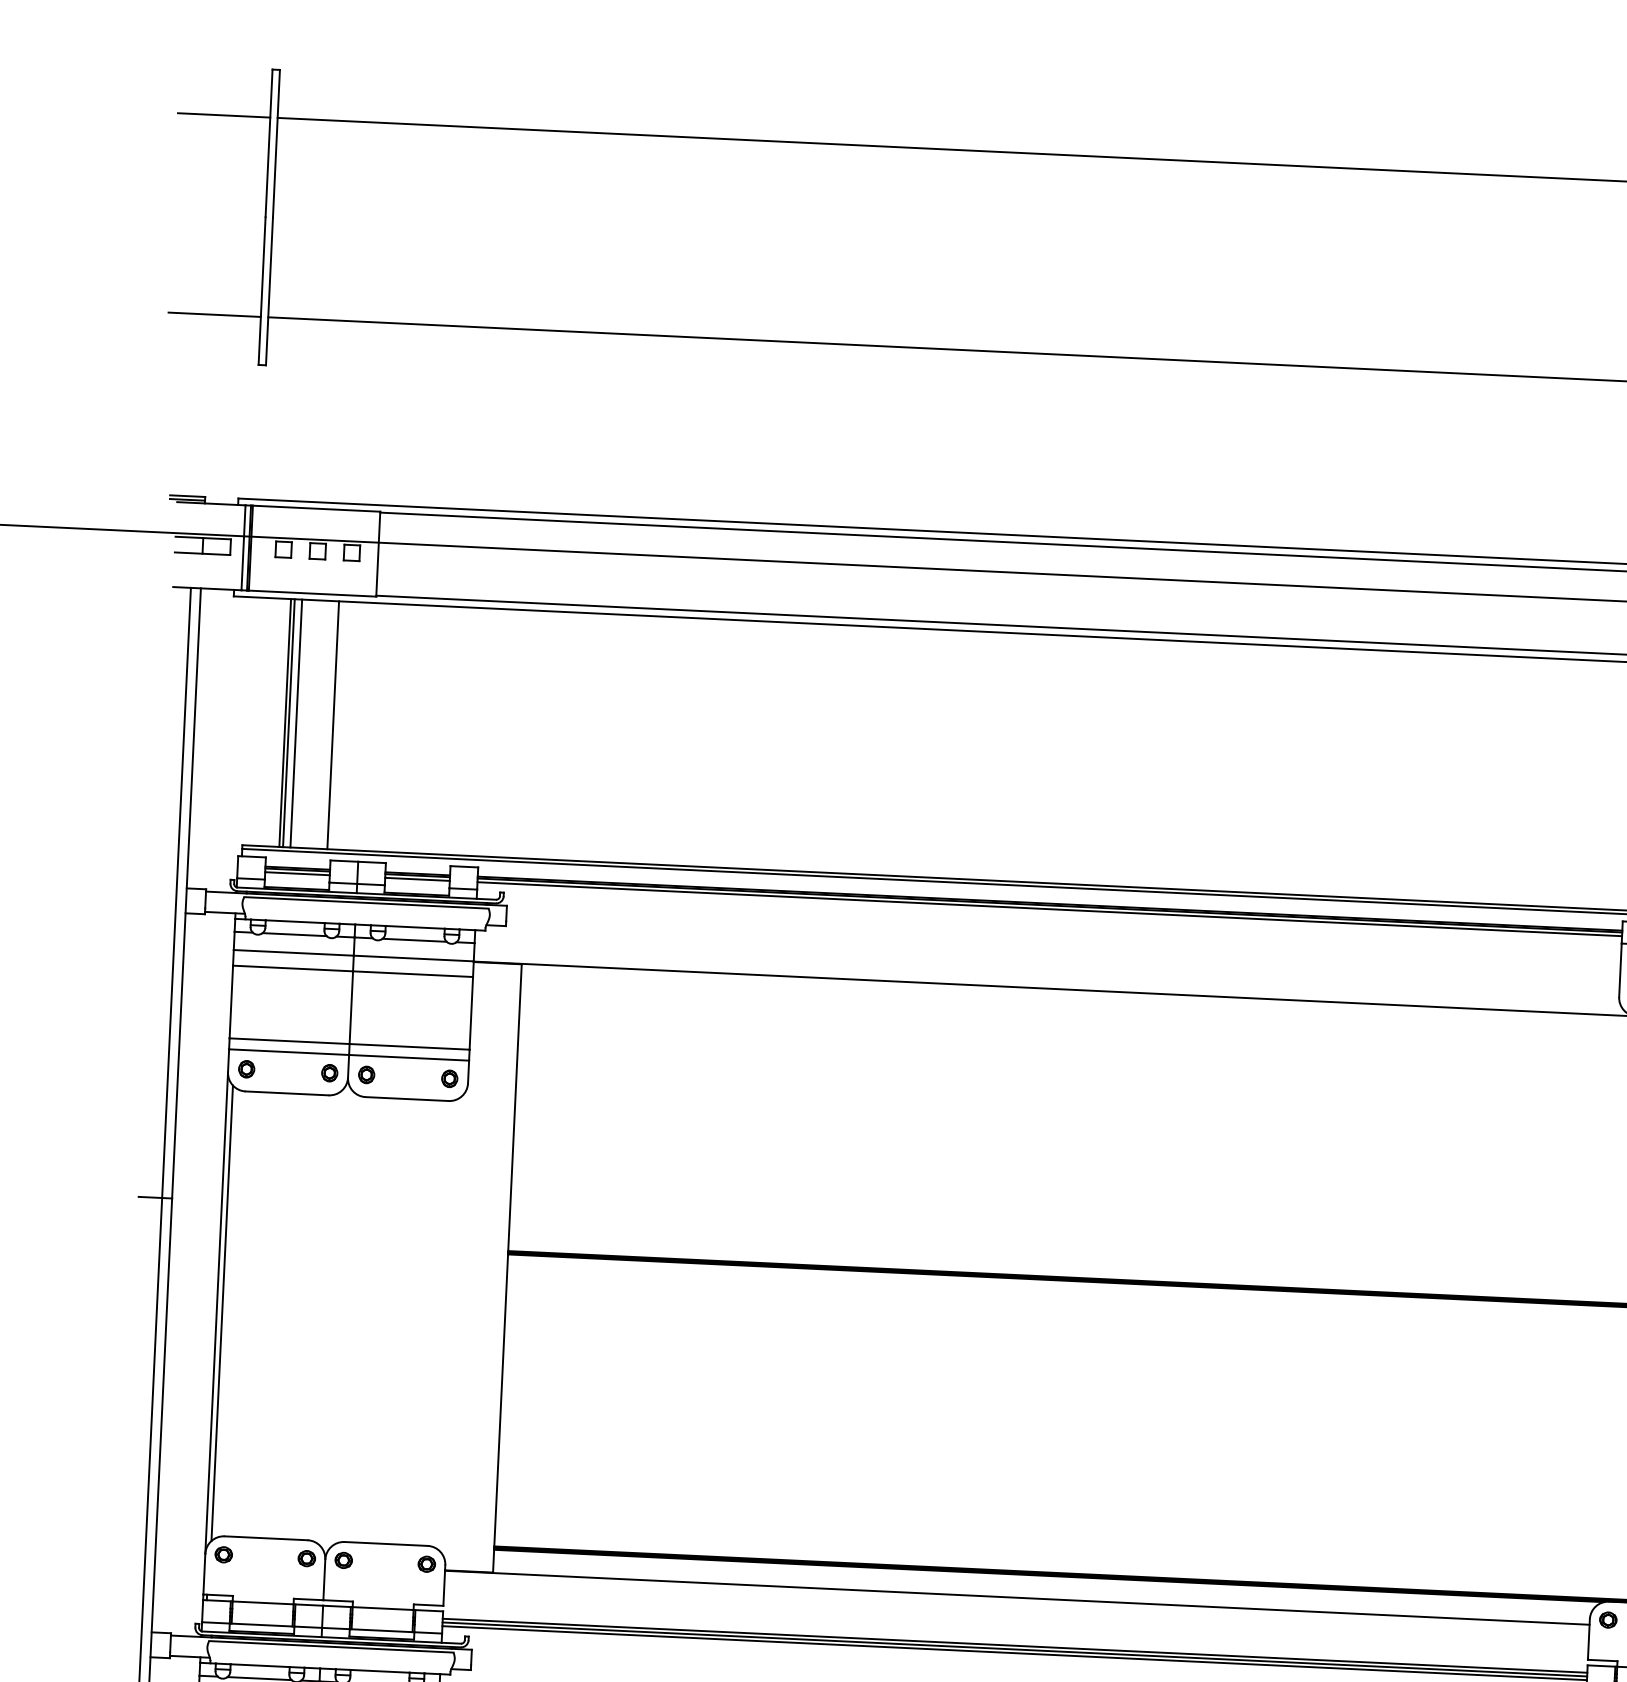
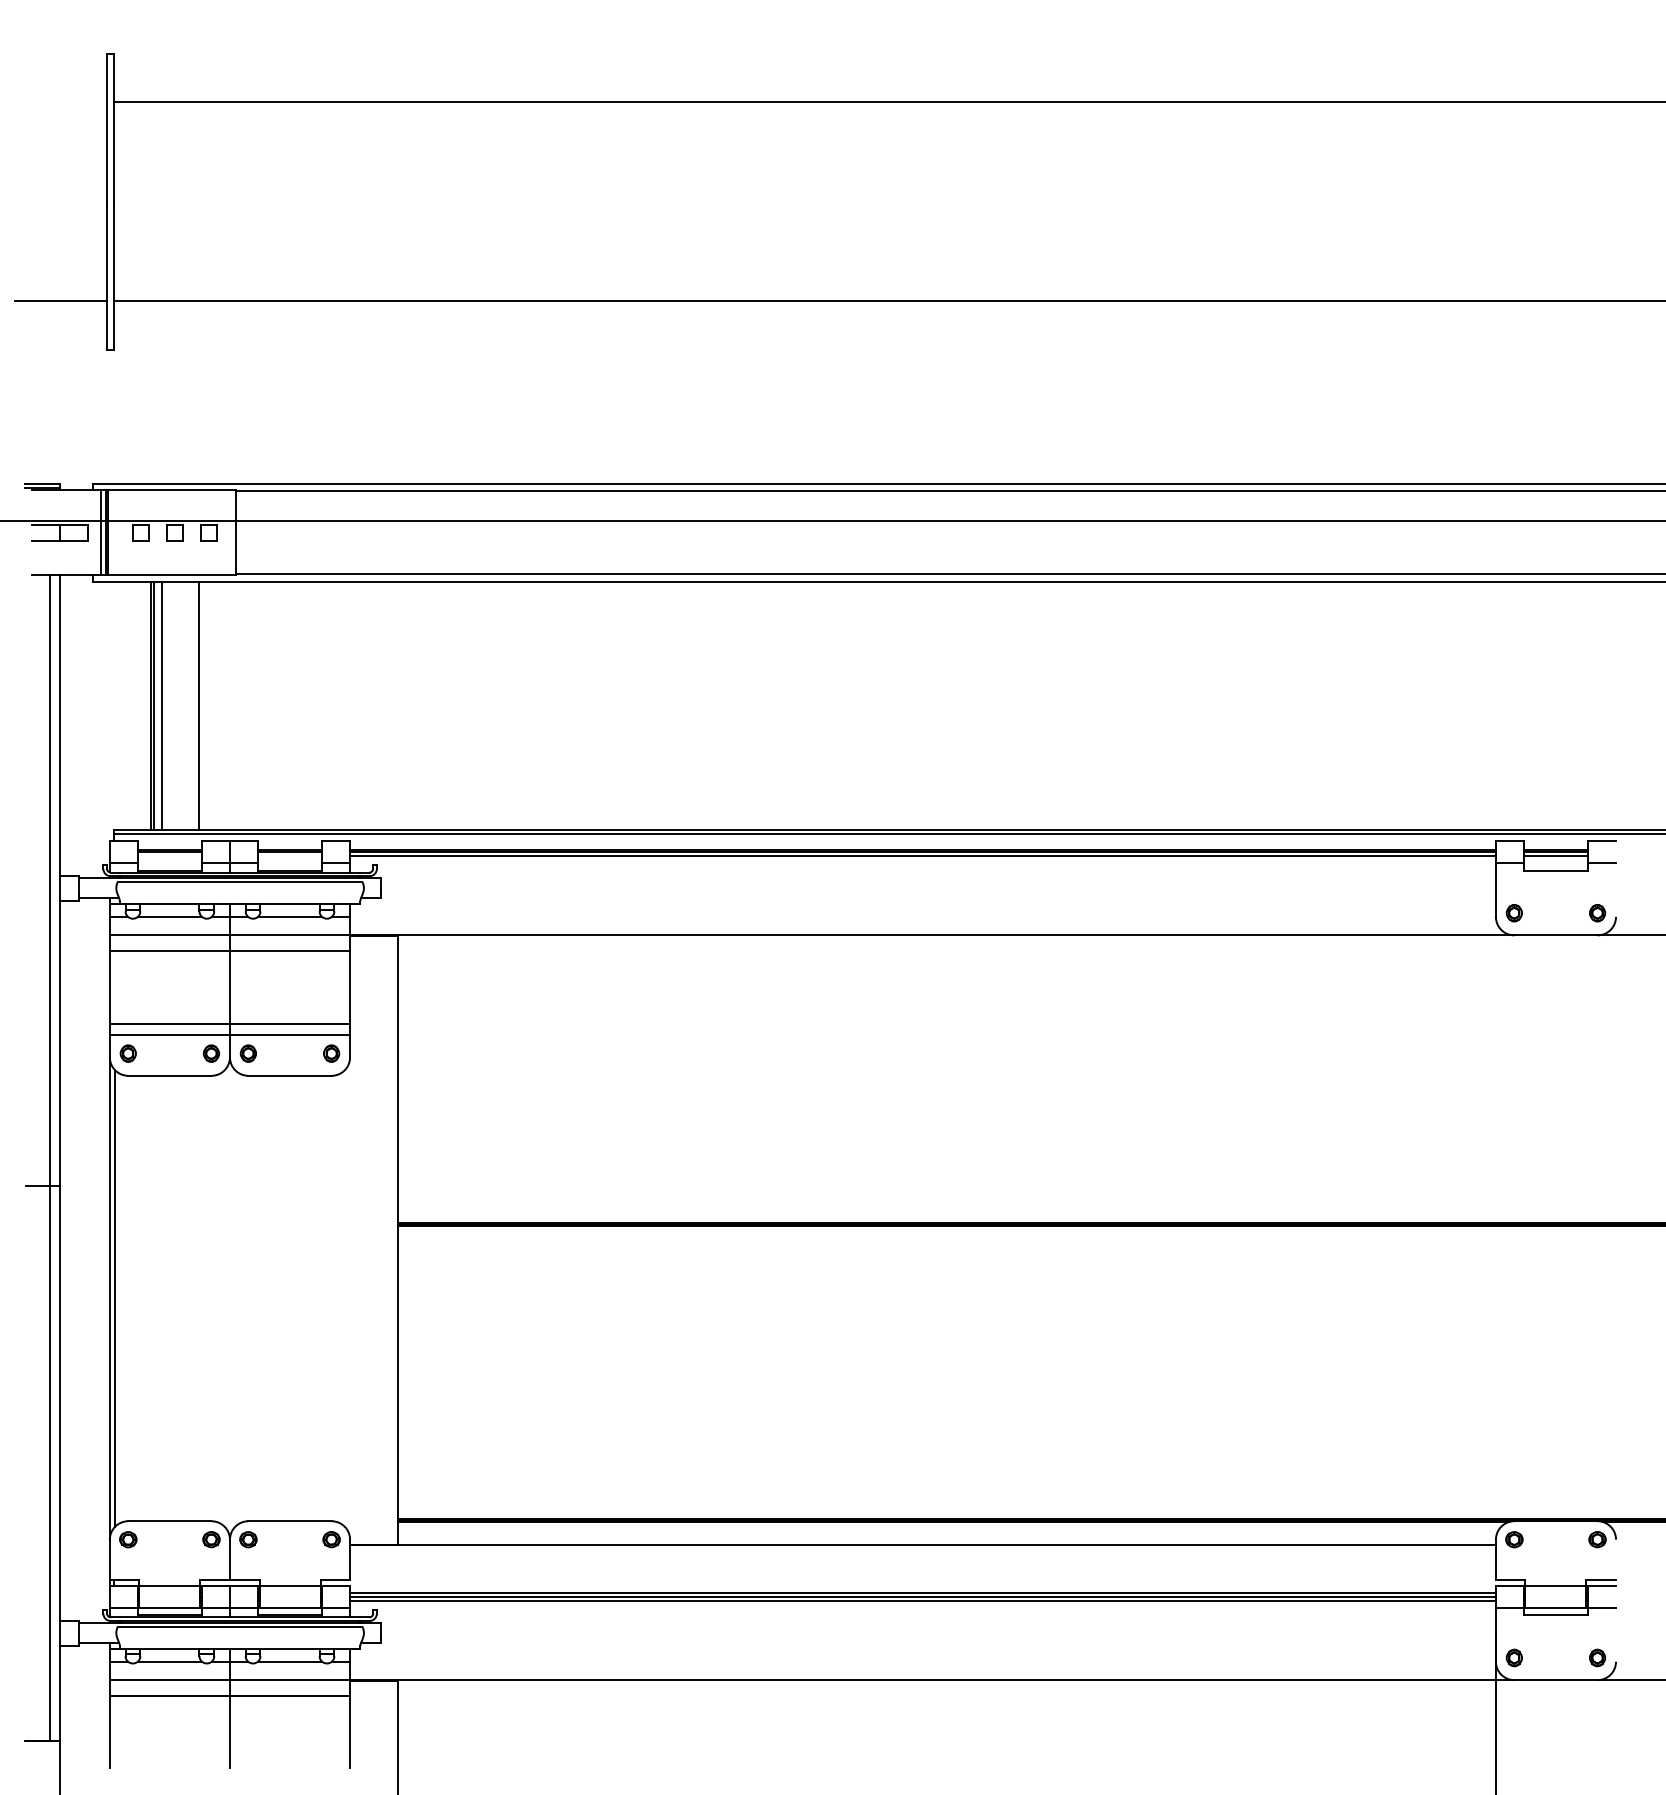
line: (223, 114) -> (60, 101), removed
line: (297, 873) -> (169, 855), removed
line: (417, 878) -> (289, 855), removed

